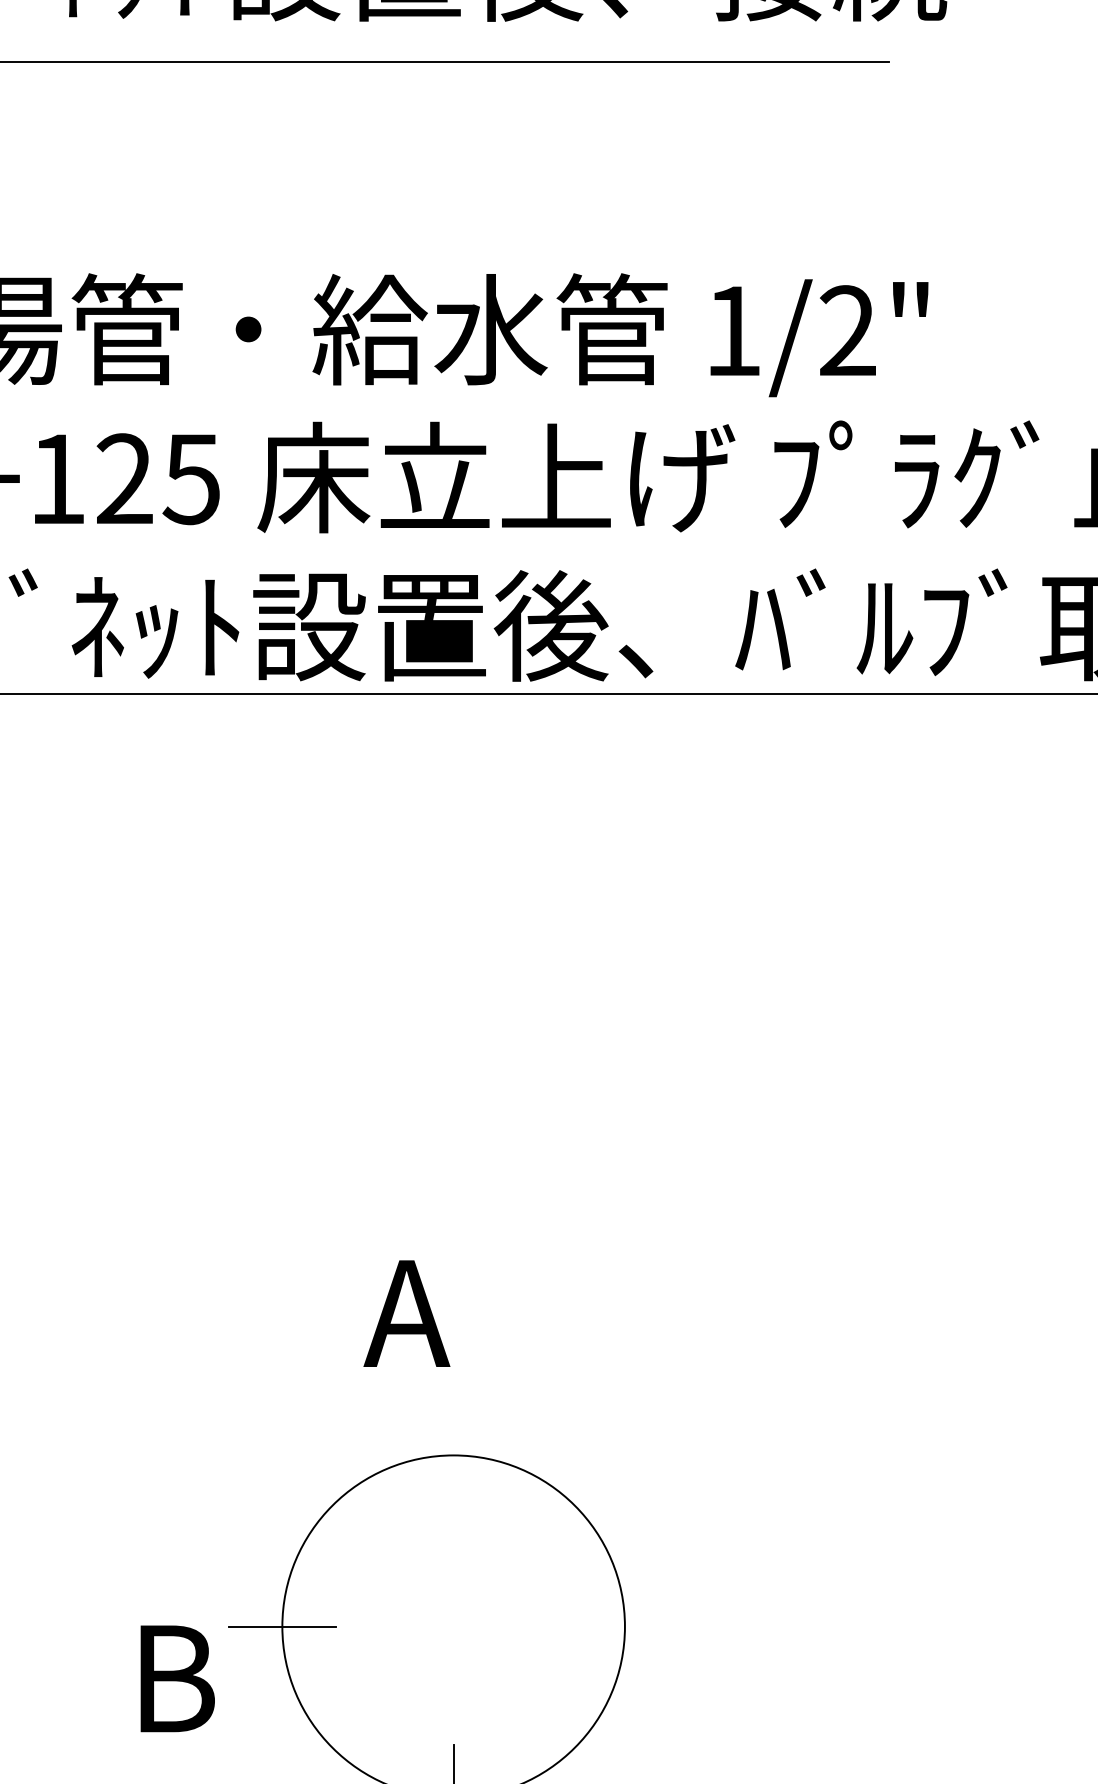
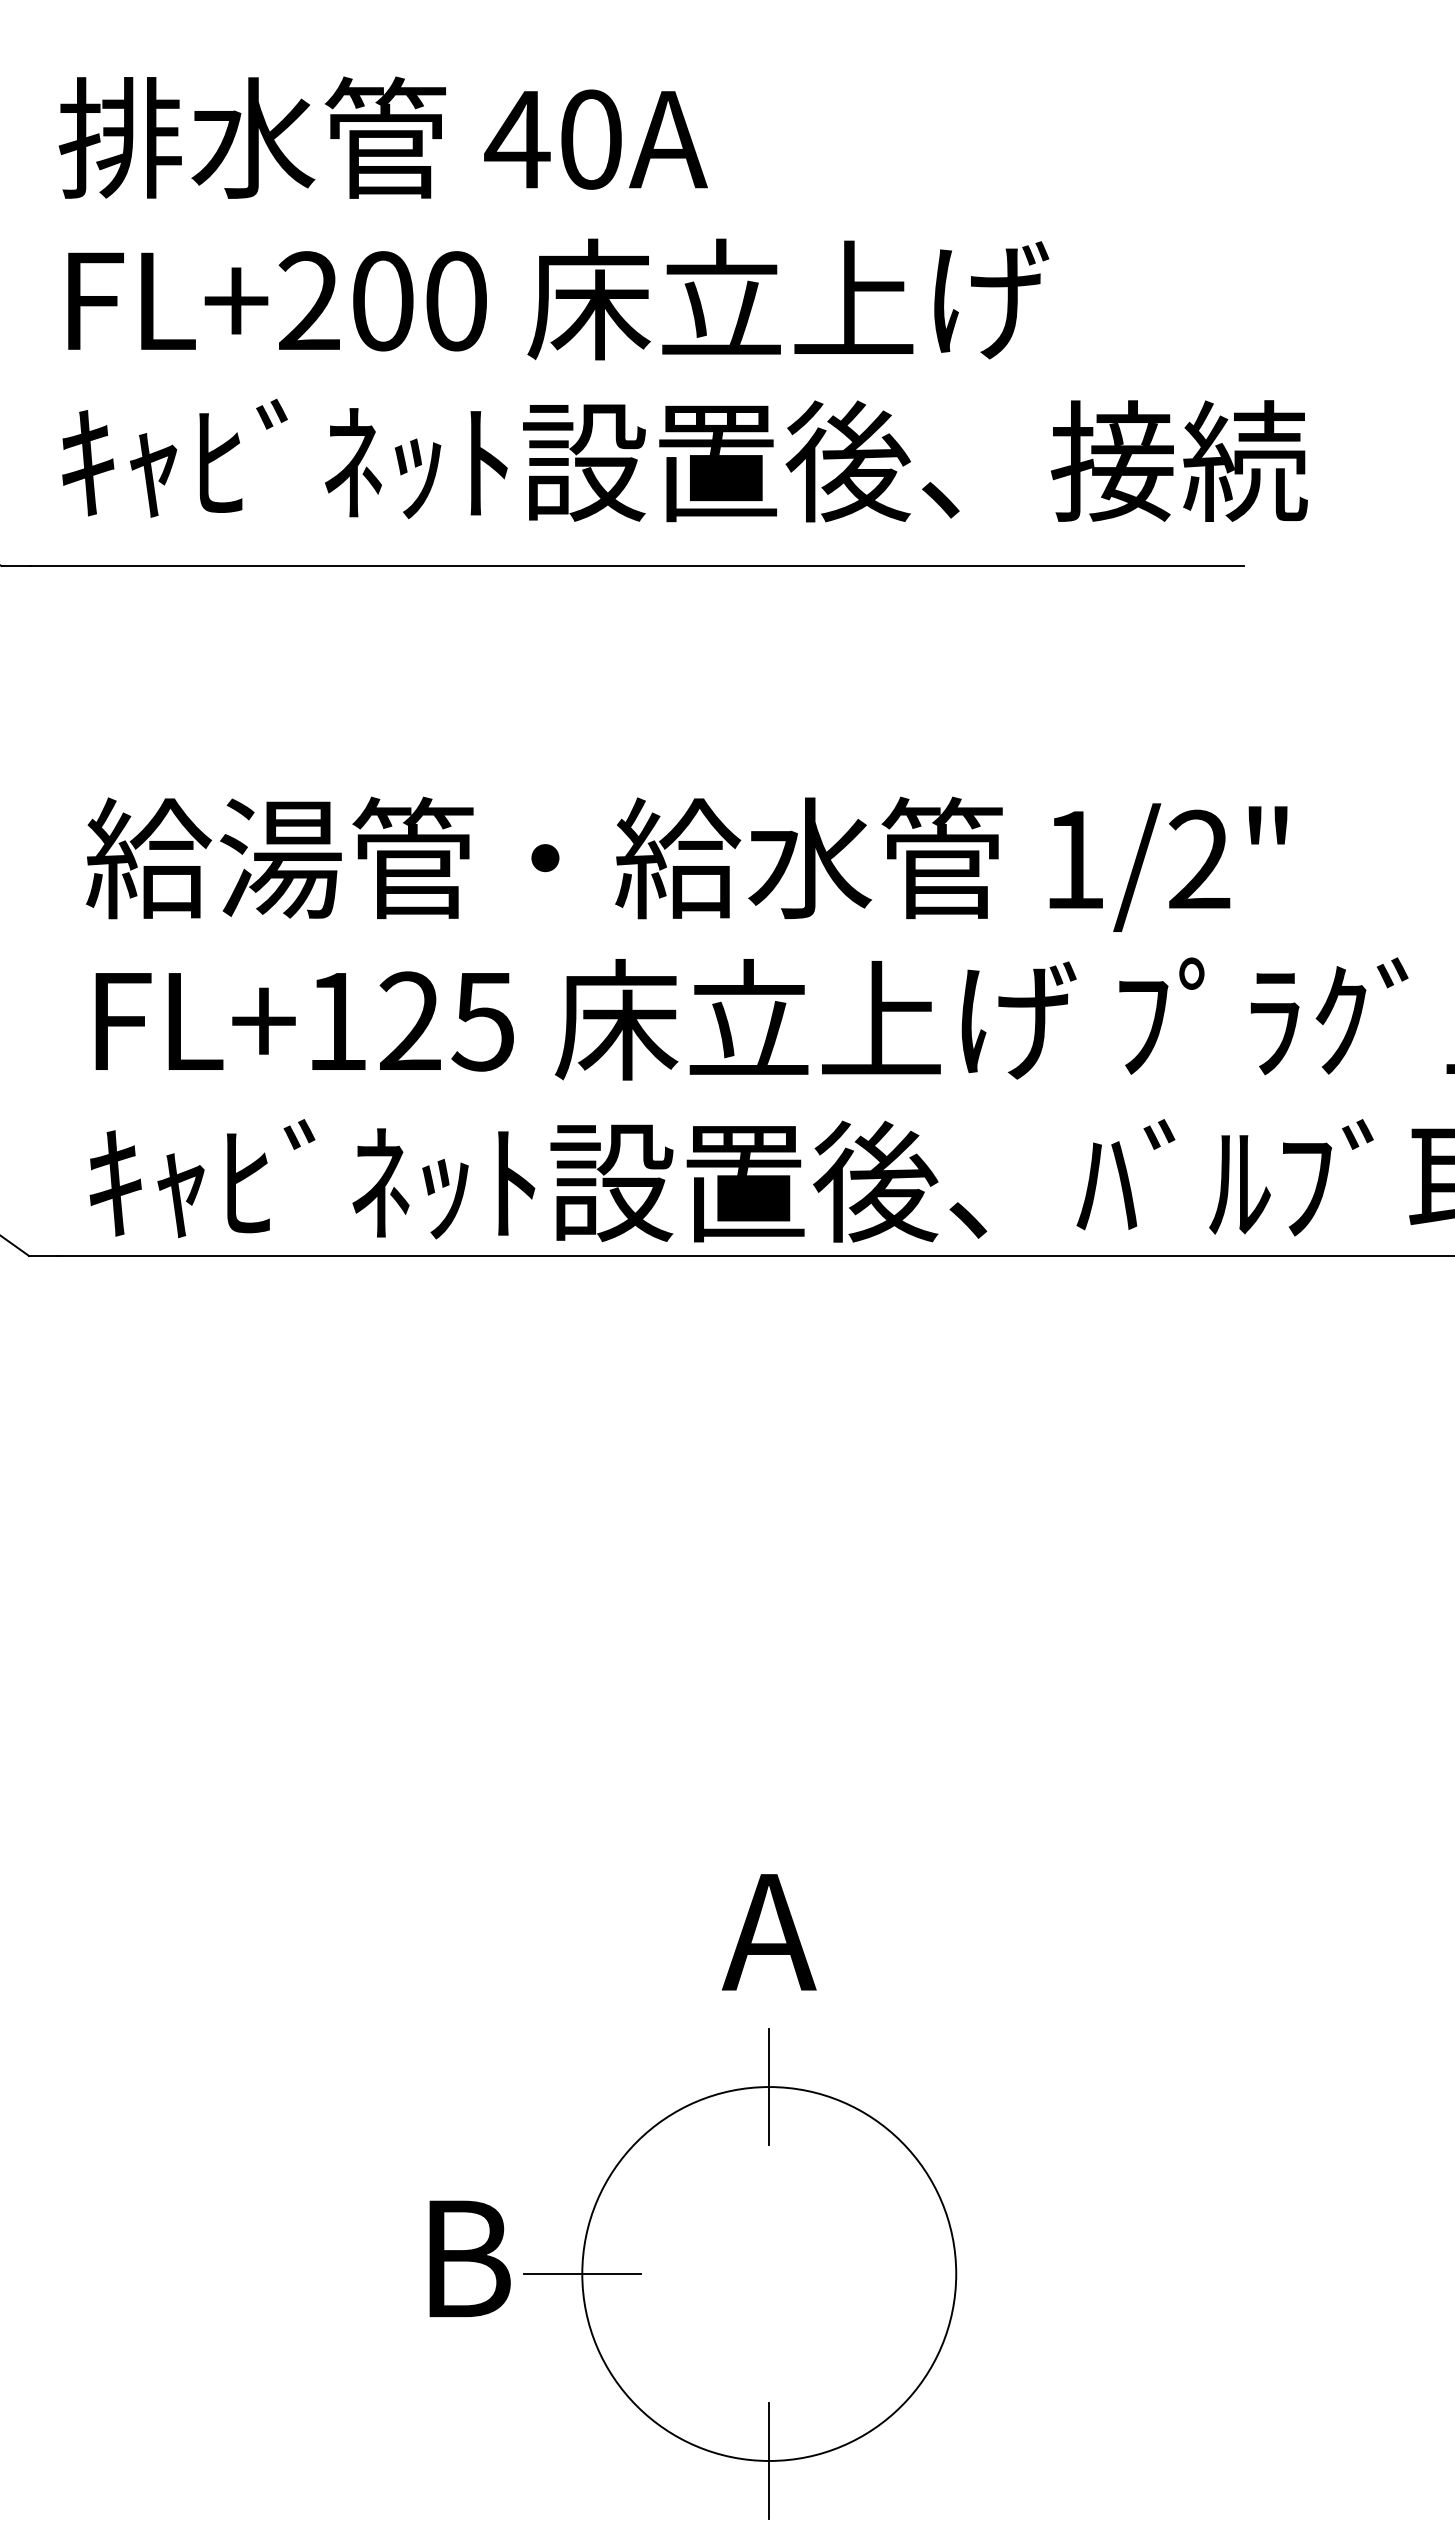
text: (406, 1313) -> (768, 1932), moved
line: (453, 1454) -> (769, 2086), added
text: (177, 1678) -> (469, 2258), moved

